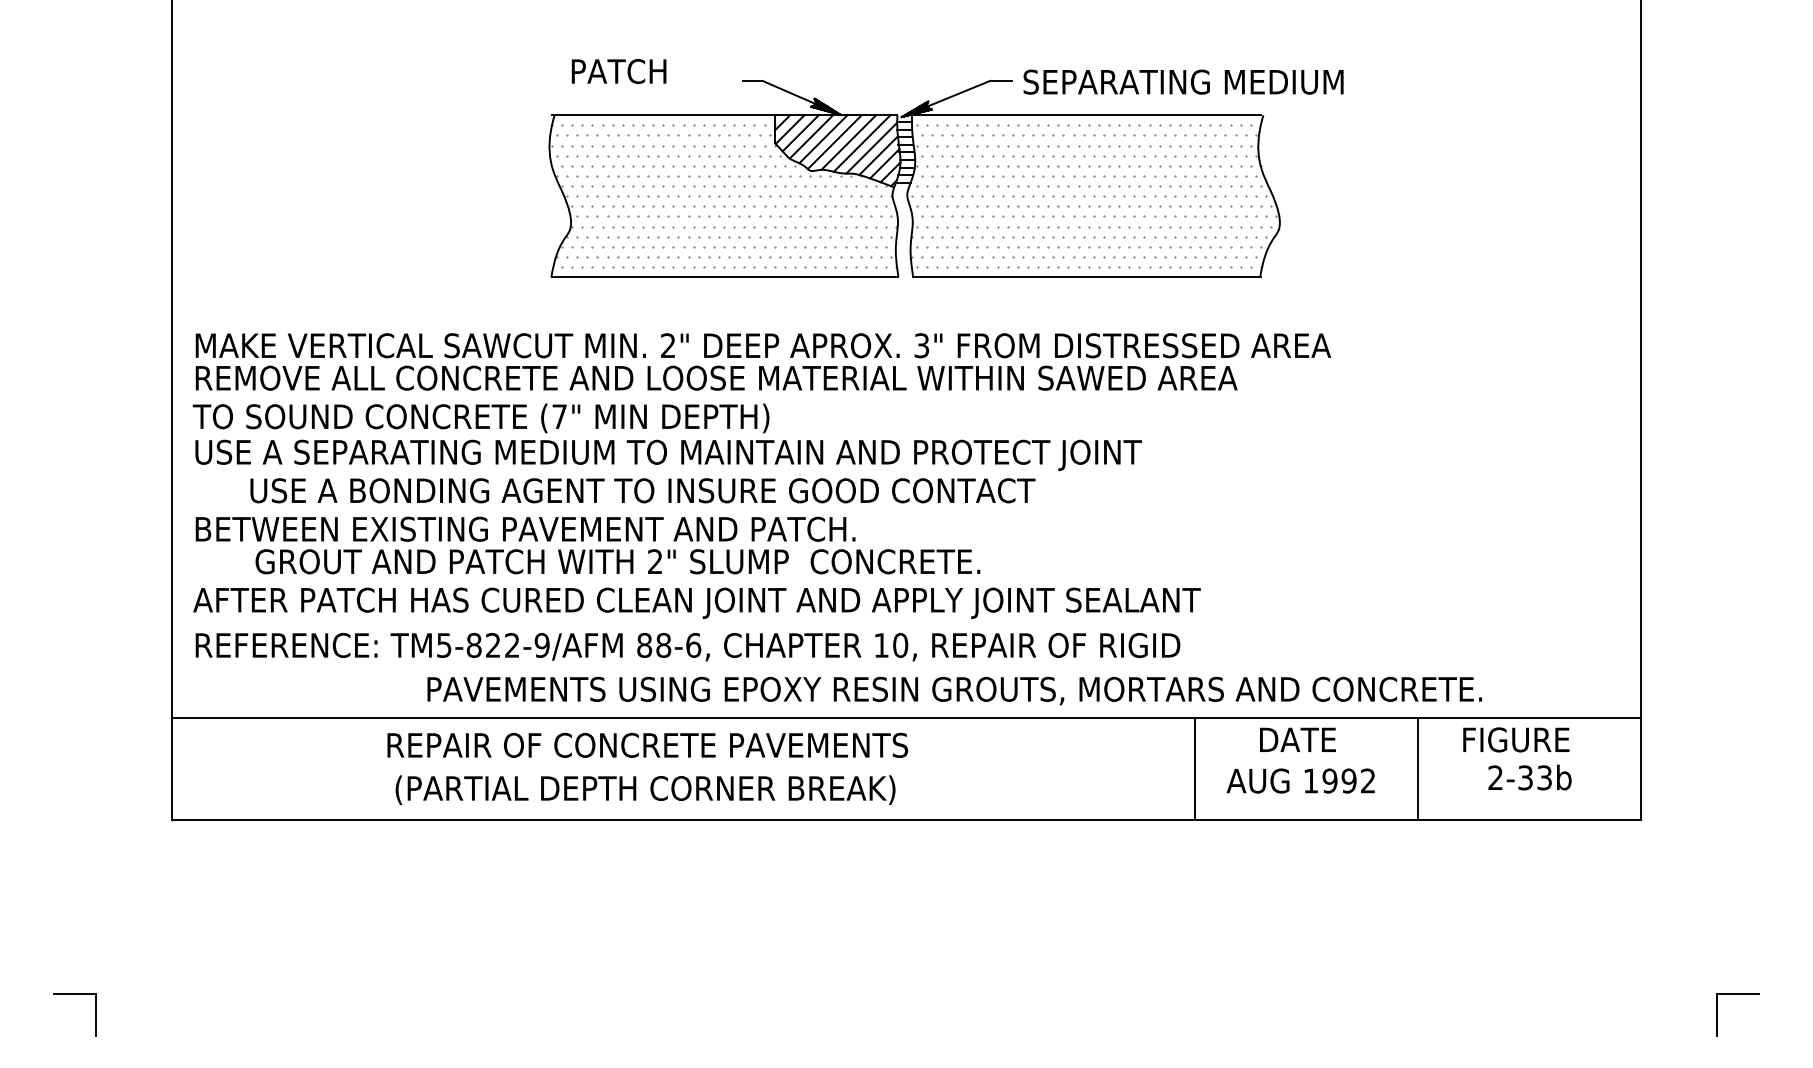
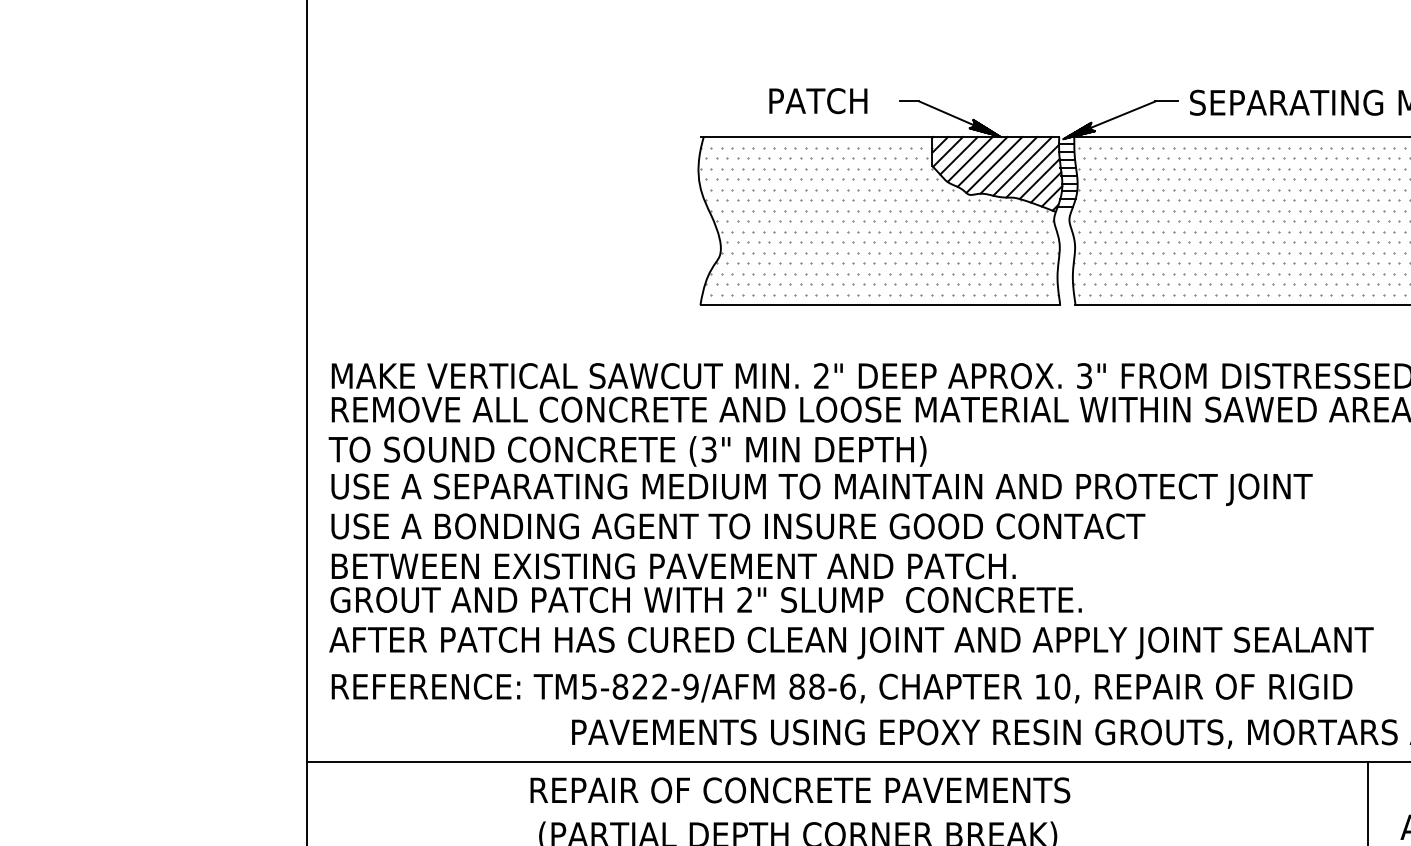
text: (618, 71) -> (817, 101), moved
text: (559, 416) -> (708, 449), (7" -> (3"
text: (642, 490) -> (737, 526), moved
text: (617, 561) -> (705, 599), moved

